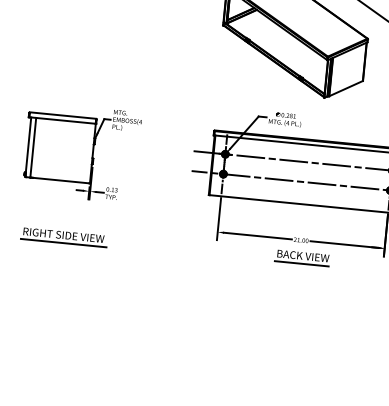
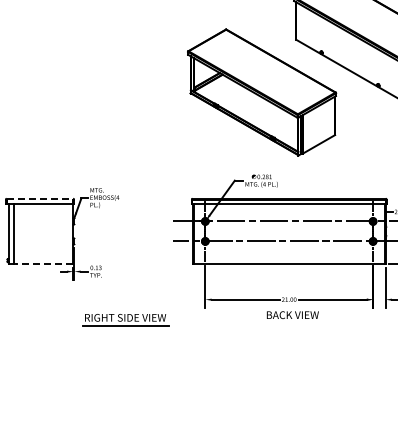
line: (63, 115) -> (40, 198), solid -> dashed
line: (61, 180) -> (44, 263), solid -> dashed
part: (63, 237) -> (125, 320), moved
line: (302, 264) -> (292, 323), removed

